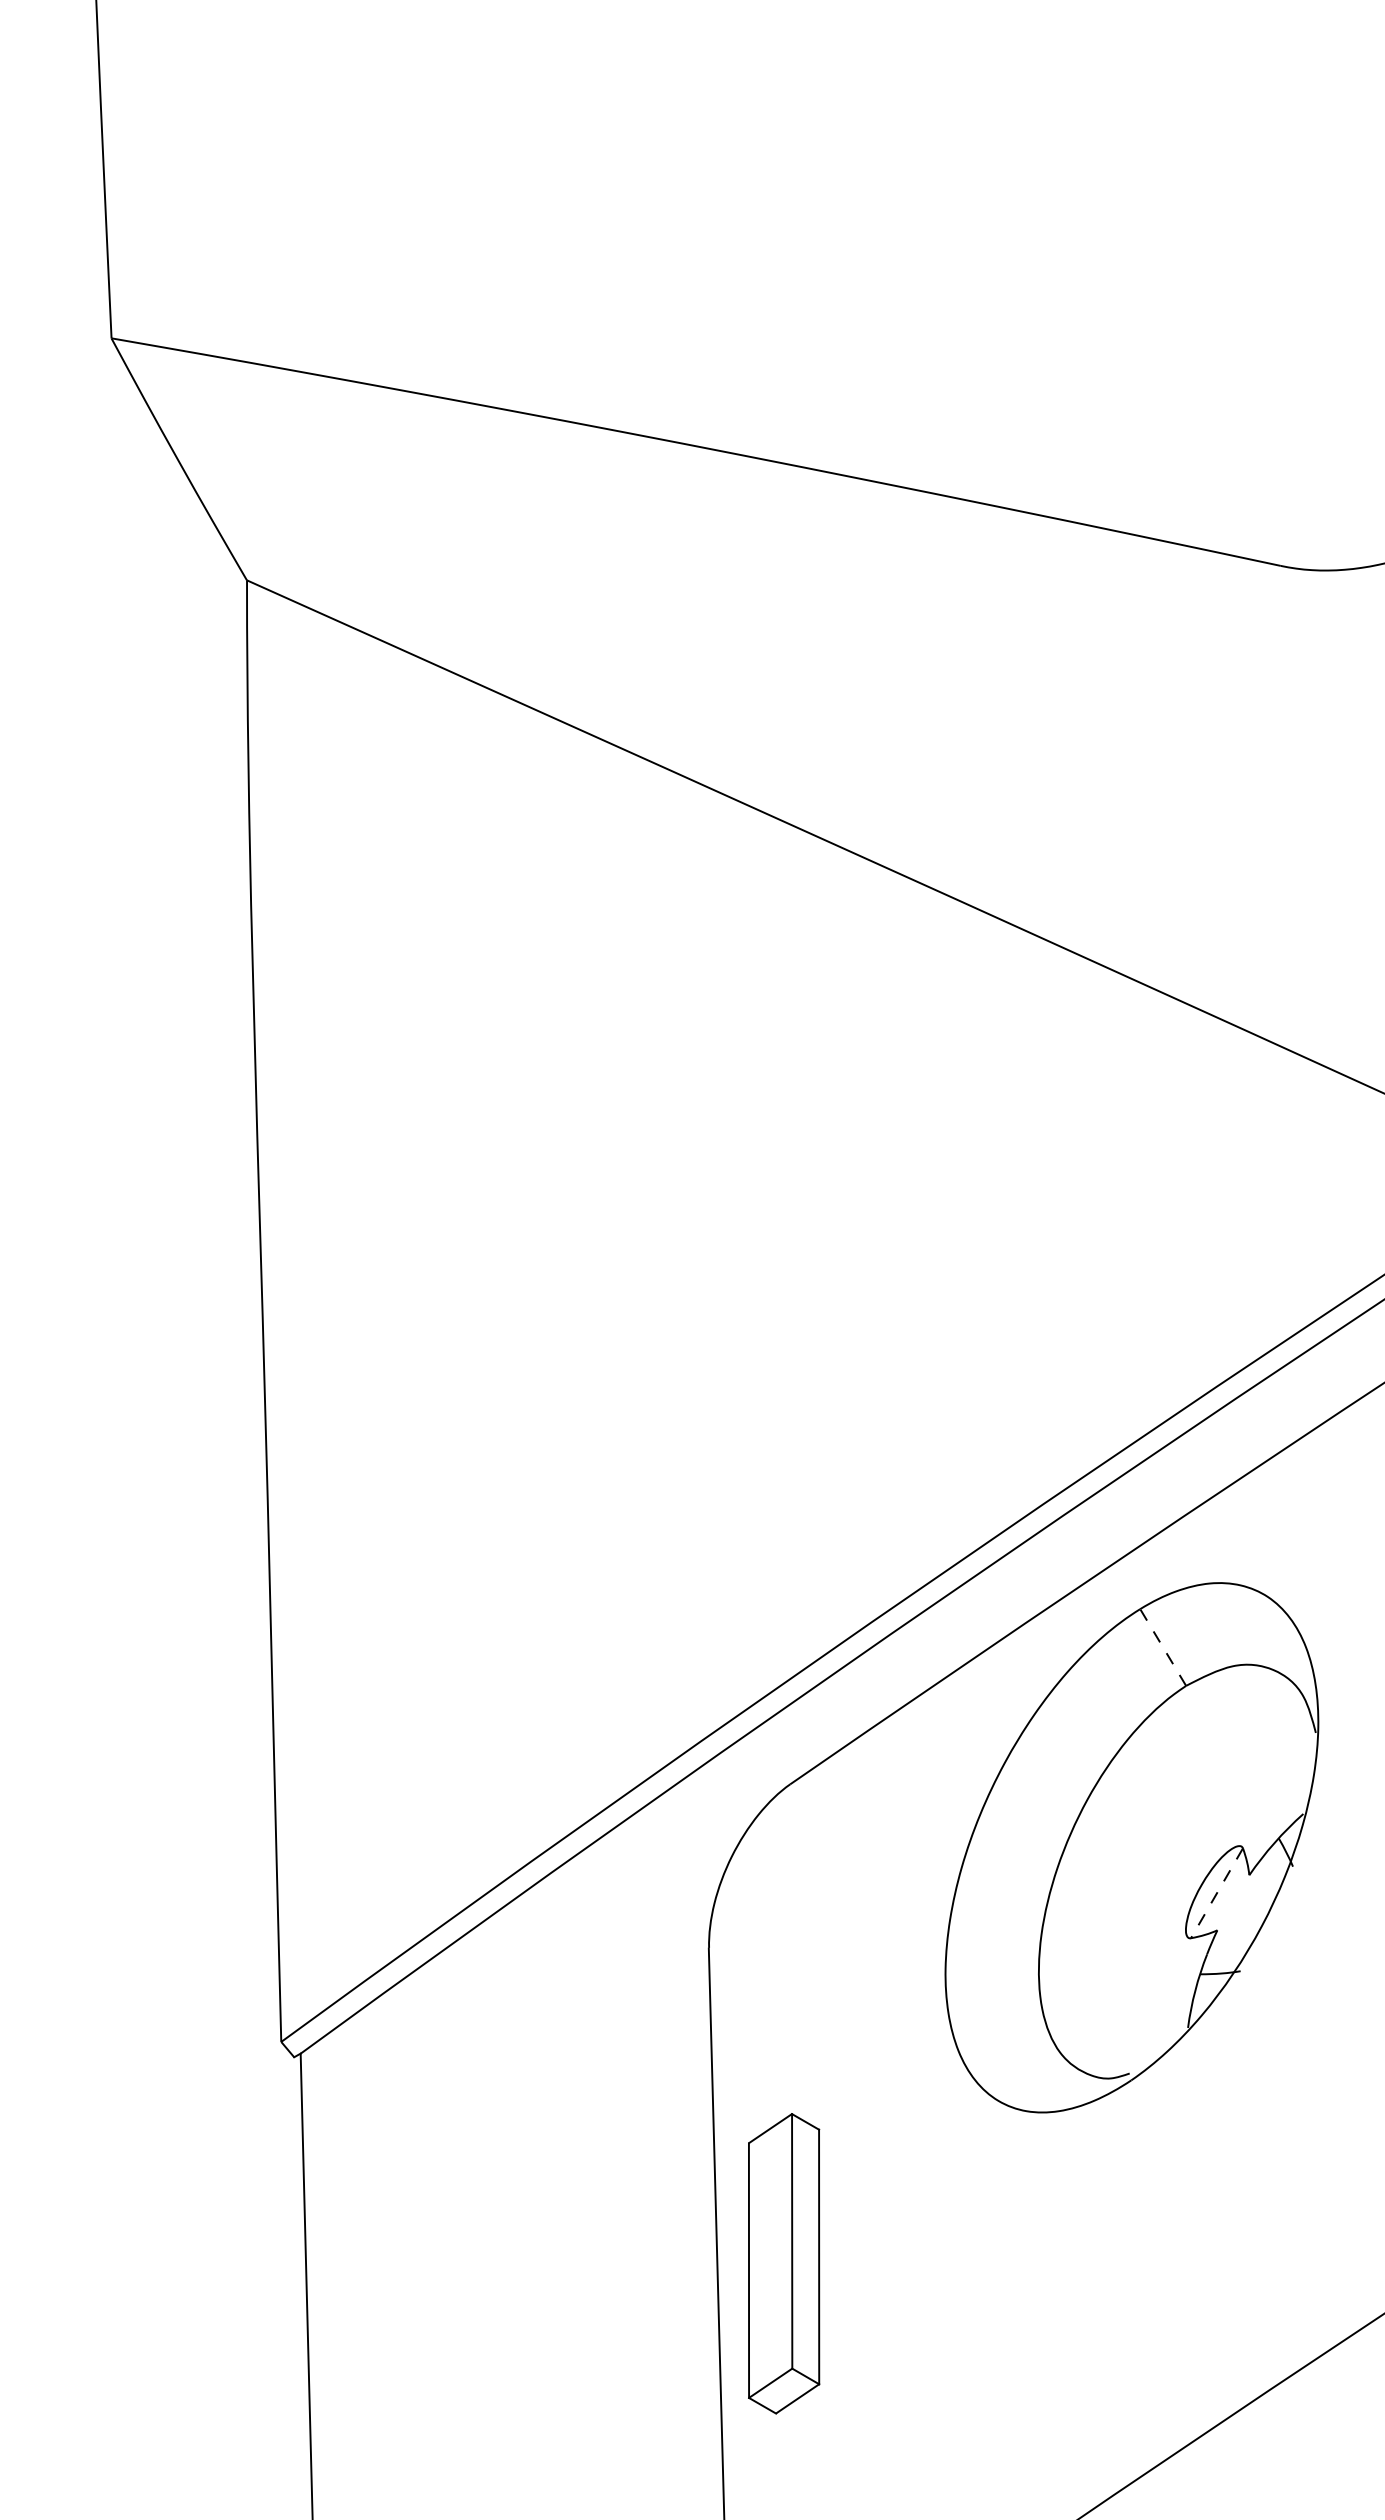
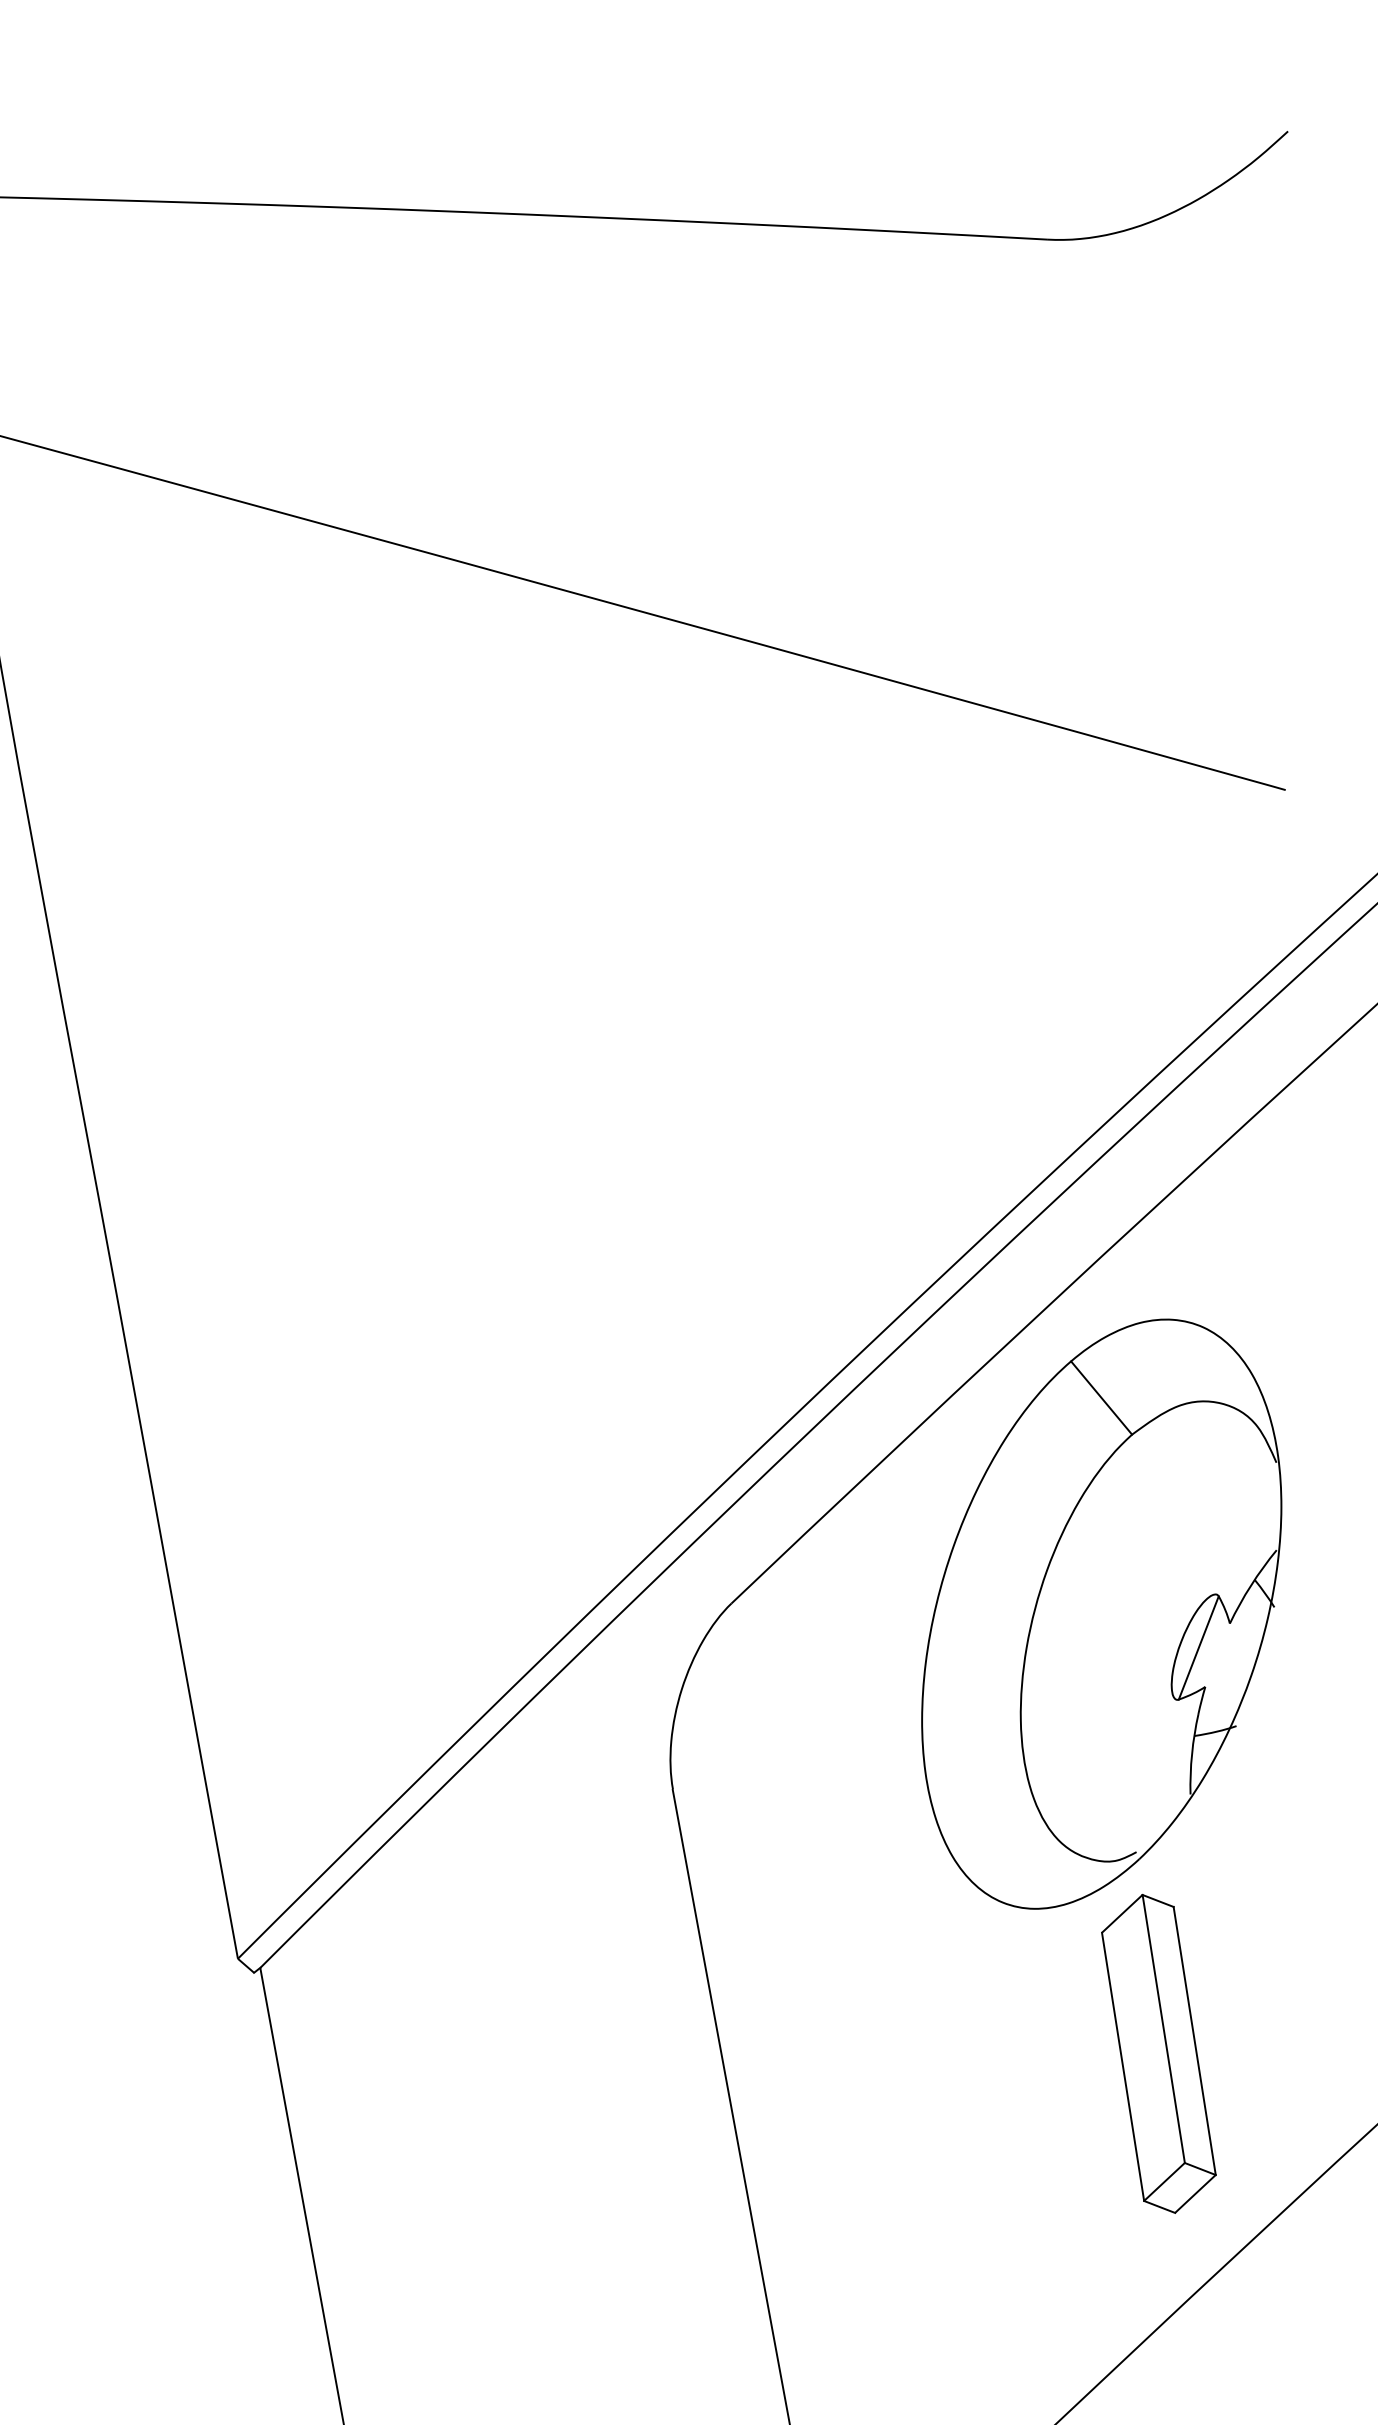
line: (1163, 1647) -> (1101, 1397), dashed -> solid
line: (1216, 1893) -> (1198, 1648), dashed -> solid
part: (784, 2263) -> (1159, 2053), moved

